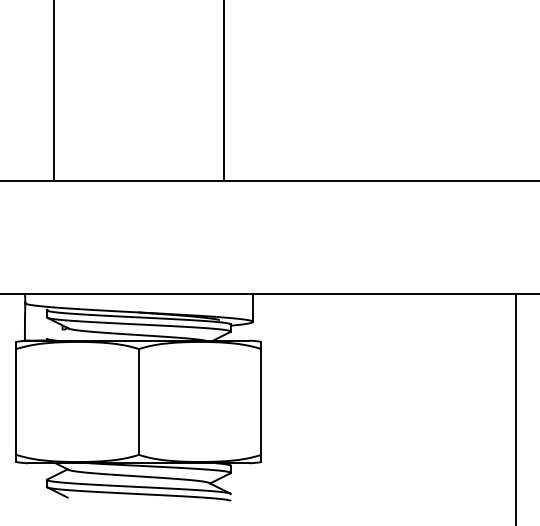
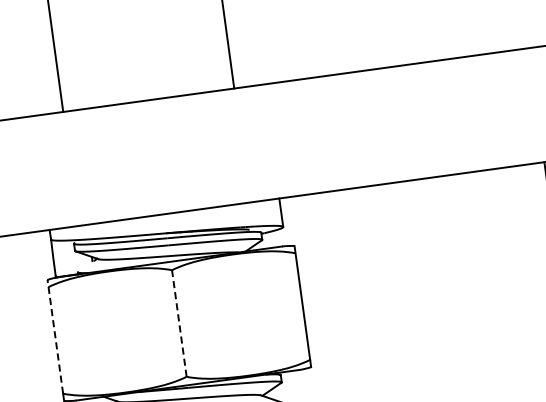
line: (16, 397) -> (55, 335), solid -> dashed
line: (138, 401) -> (178, 323), solid -> dashed

